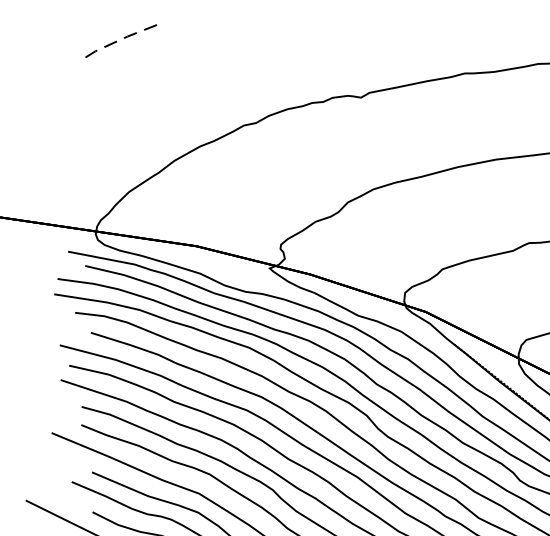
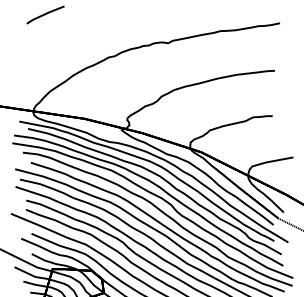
line: (119, 40) -> (45, 14), dashed -> solid

